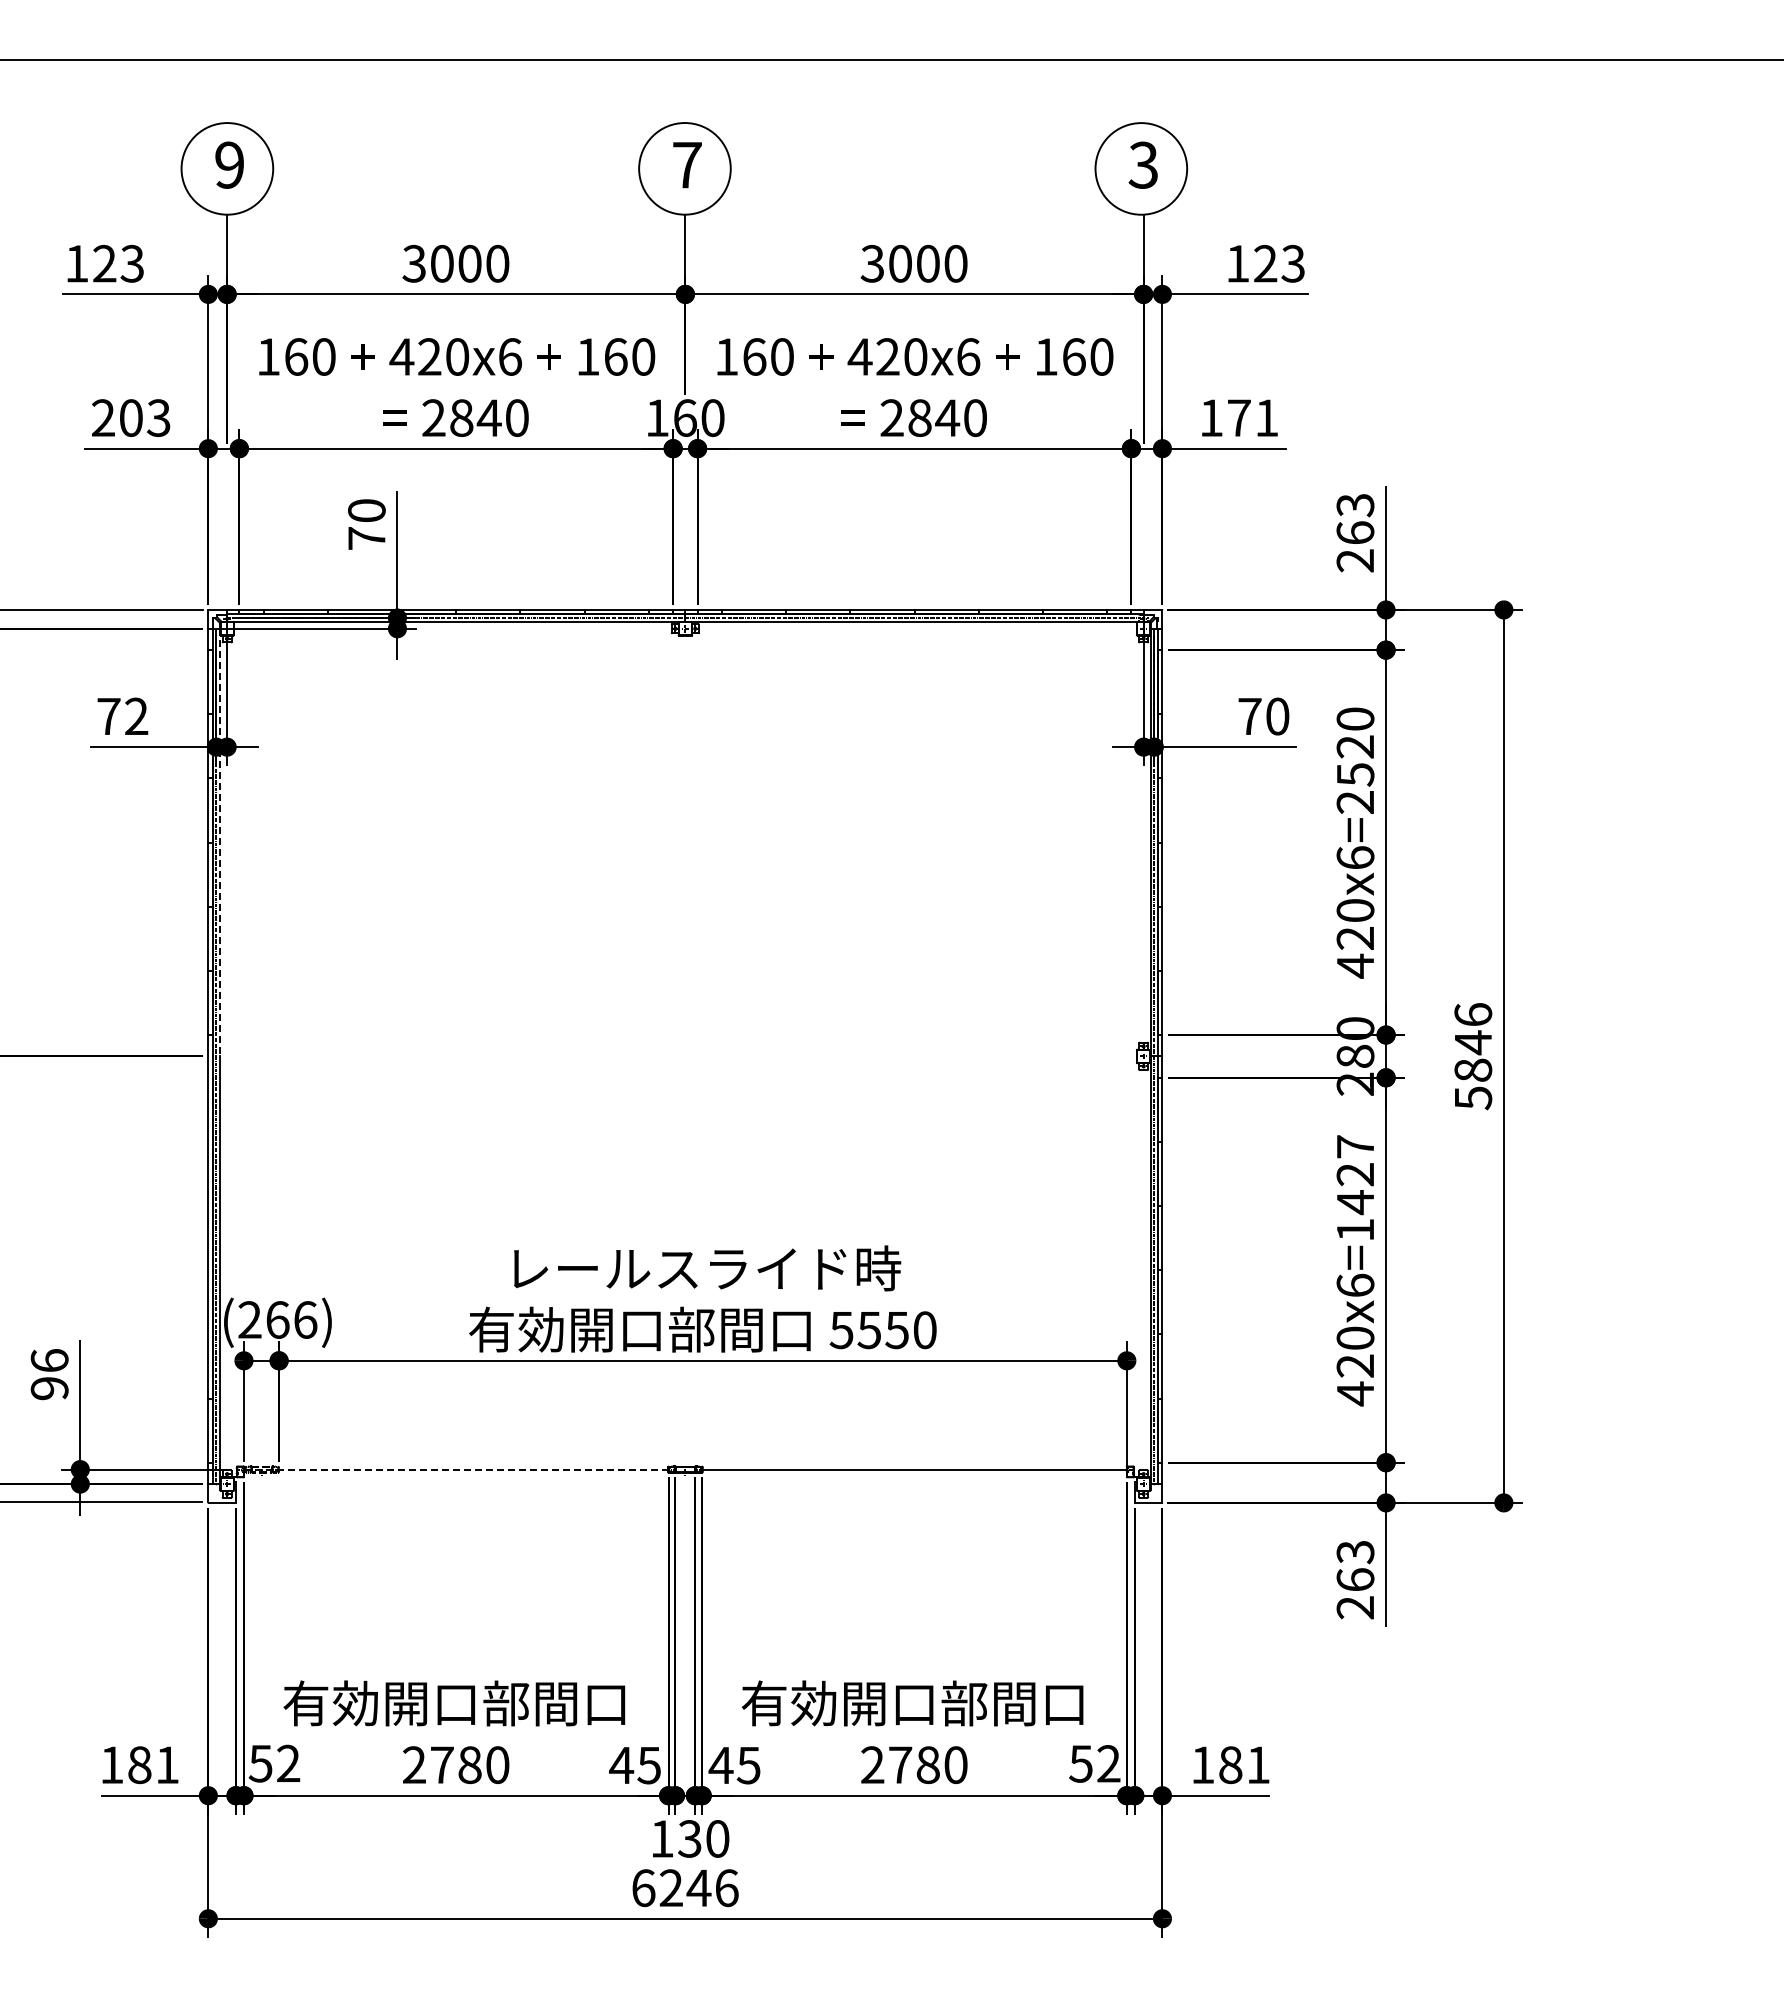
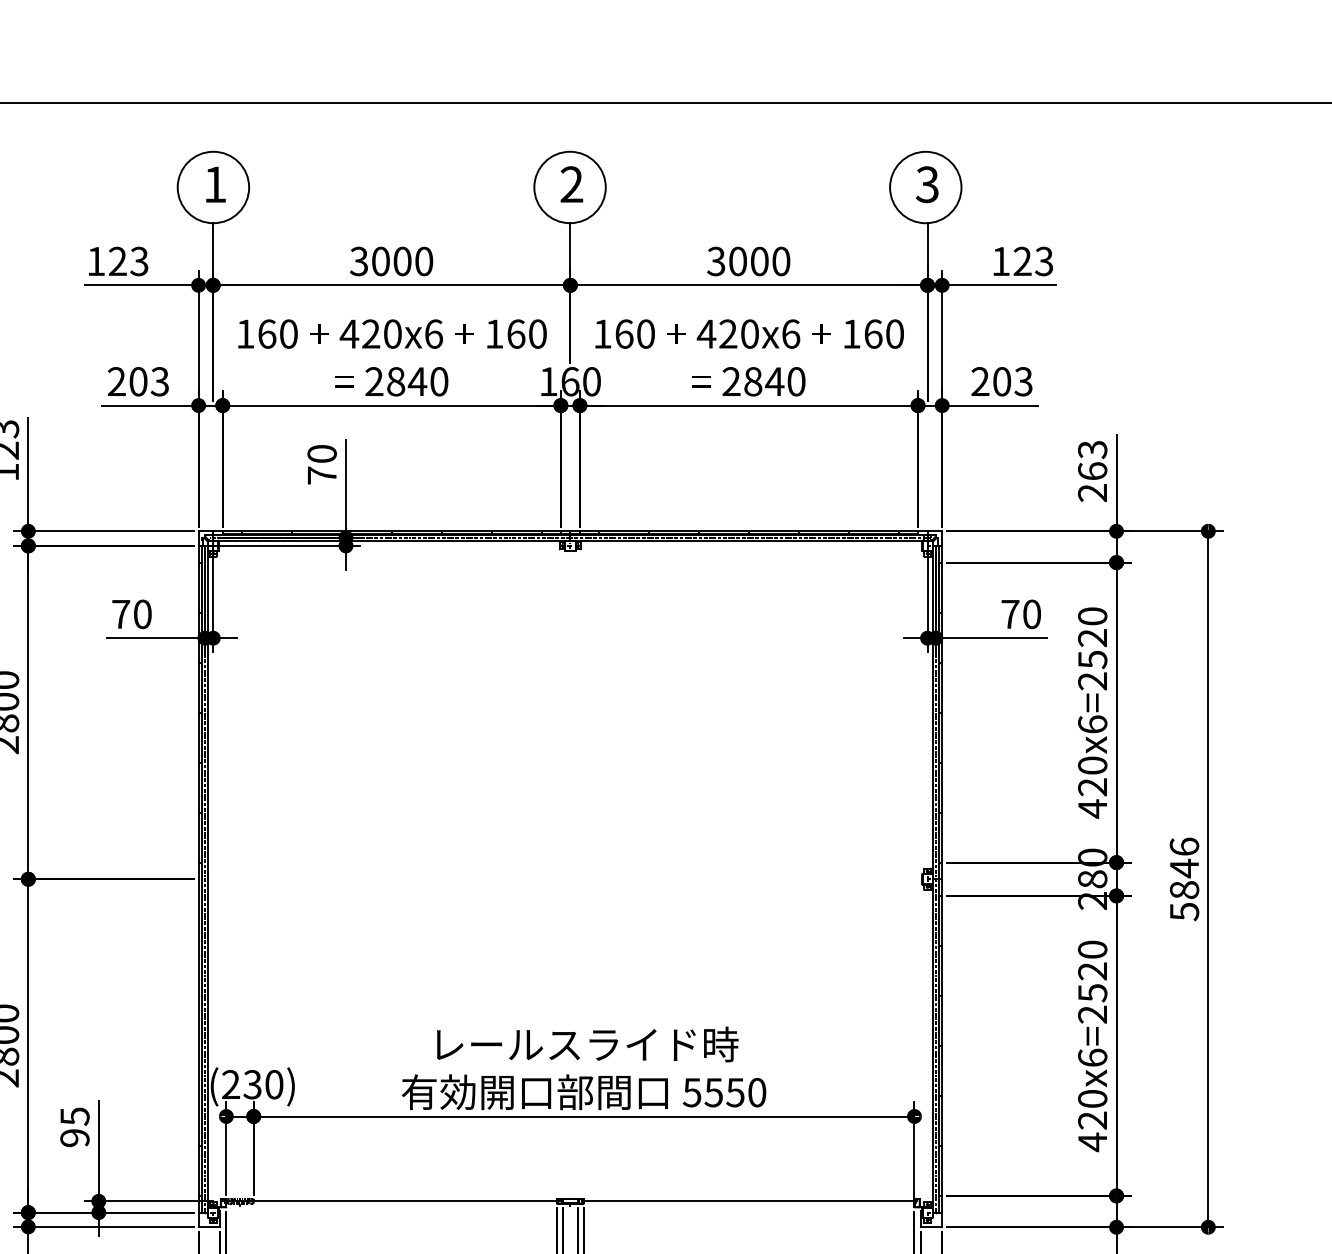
text: (229, 164) -> (215, 184), 9 -> 1
text: (687, 164) -> (572, 184), 7 -> 2
text: (1239, 417) -> (1002, 381), 171 -> 203
text: (136, 716) -> (142, 614), 72 -> 70
line: (220, 842) -> (208, 712), dashed -> solid
text: (1355, 1188) -> (1092, 982), 420x6=1427 -> 420x6=2520
text: (291, 1319) -> (263, 1084), (266) -> (230)
text: (49, 1360) -> (74, 1116), 96 -> 95
line: (456, 1469) -> (392, 1201), dashed -> solid

